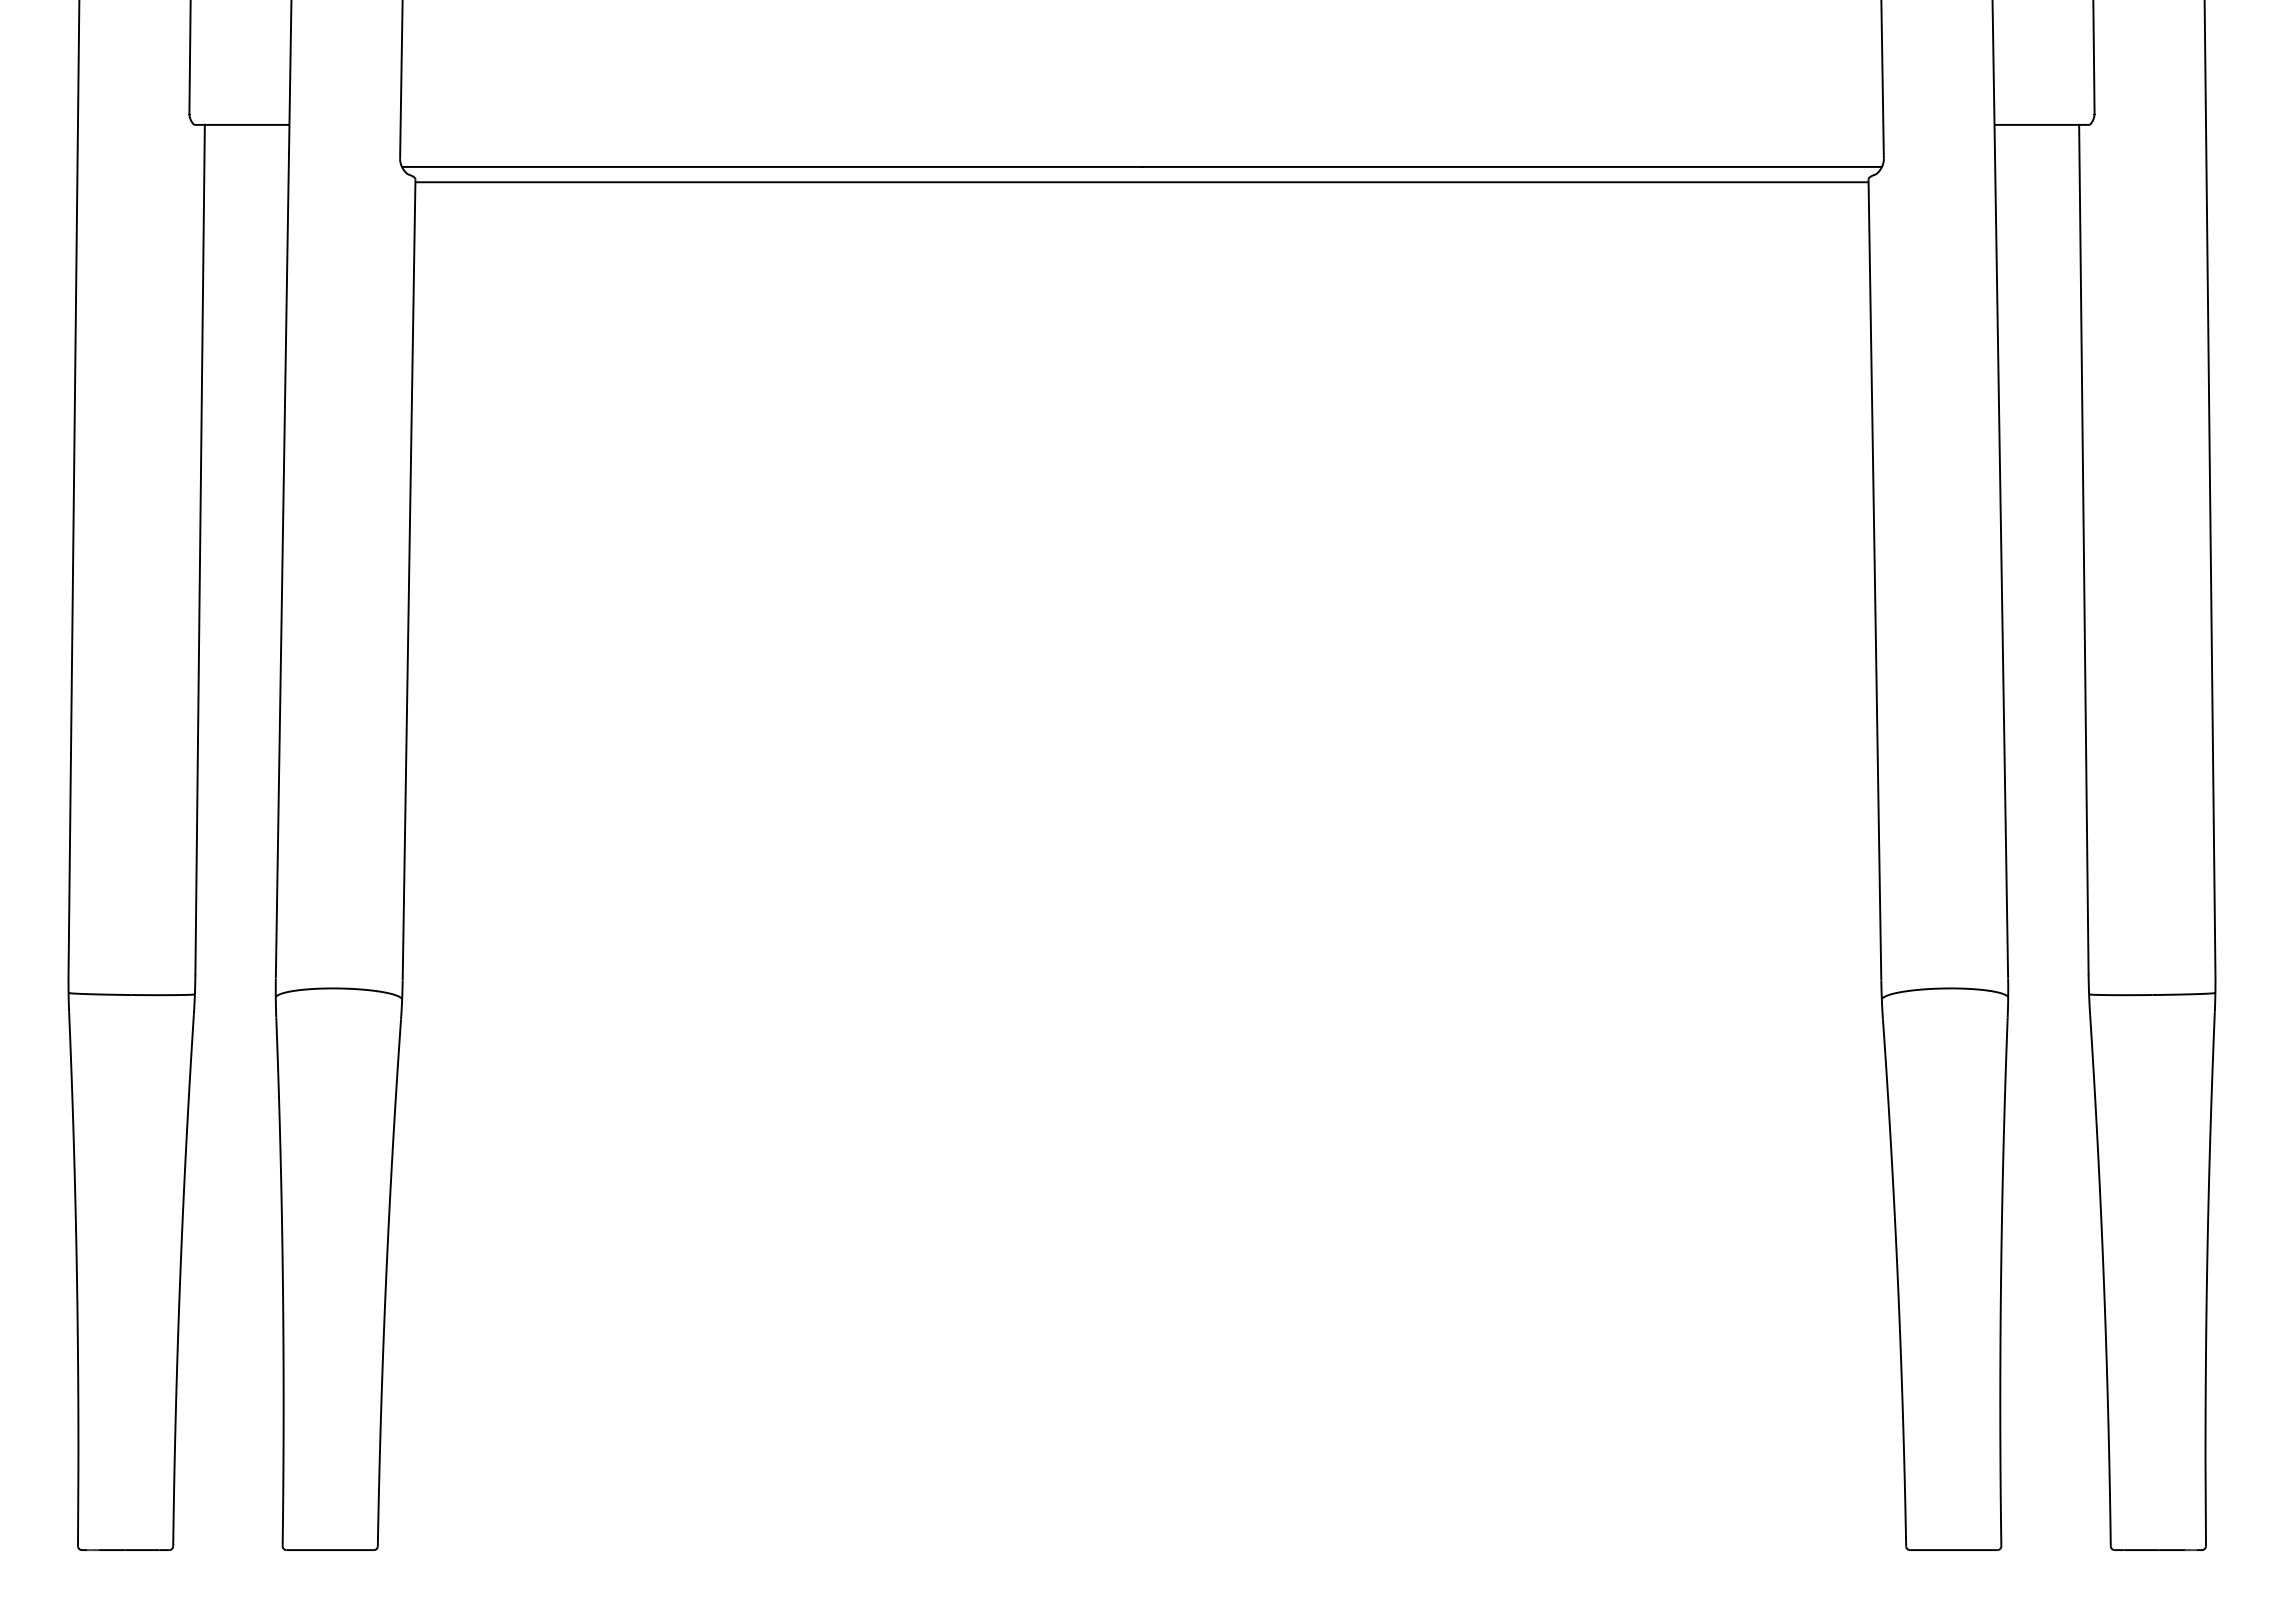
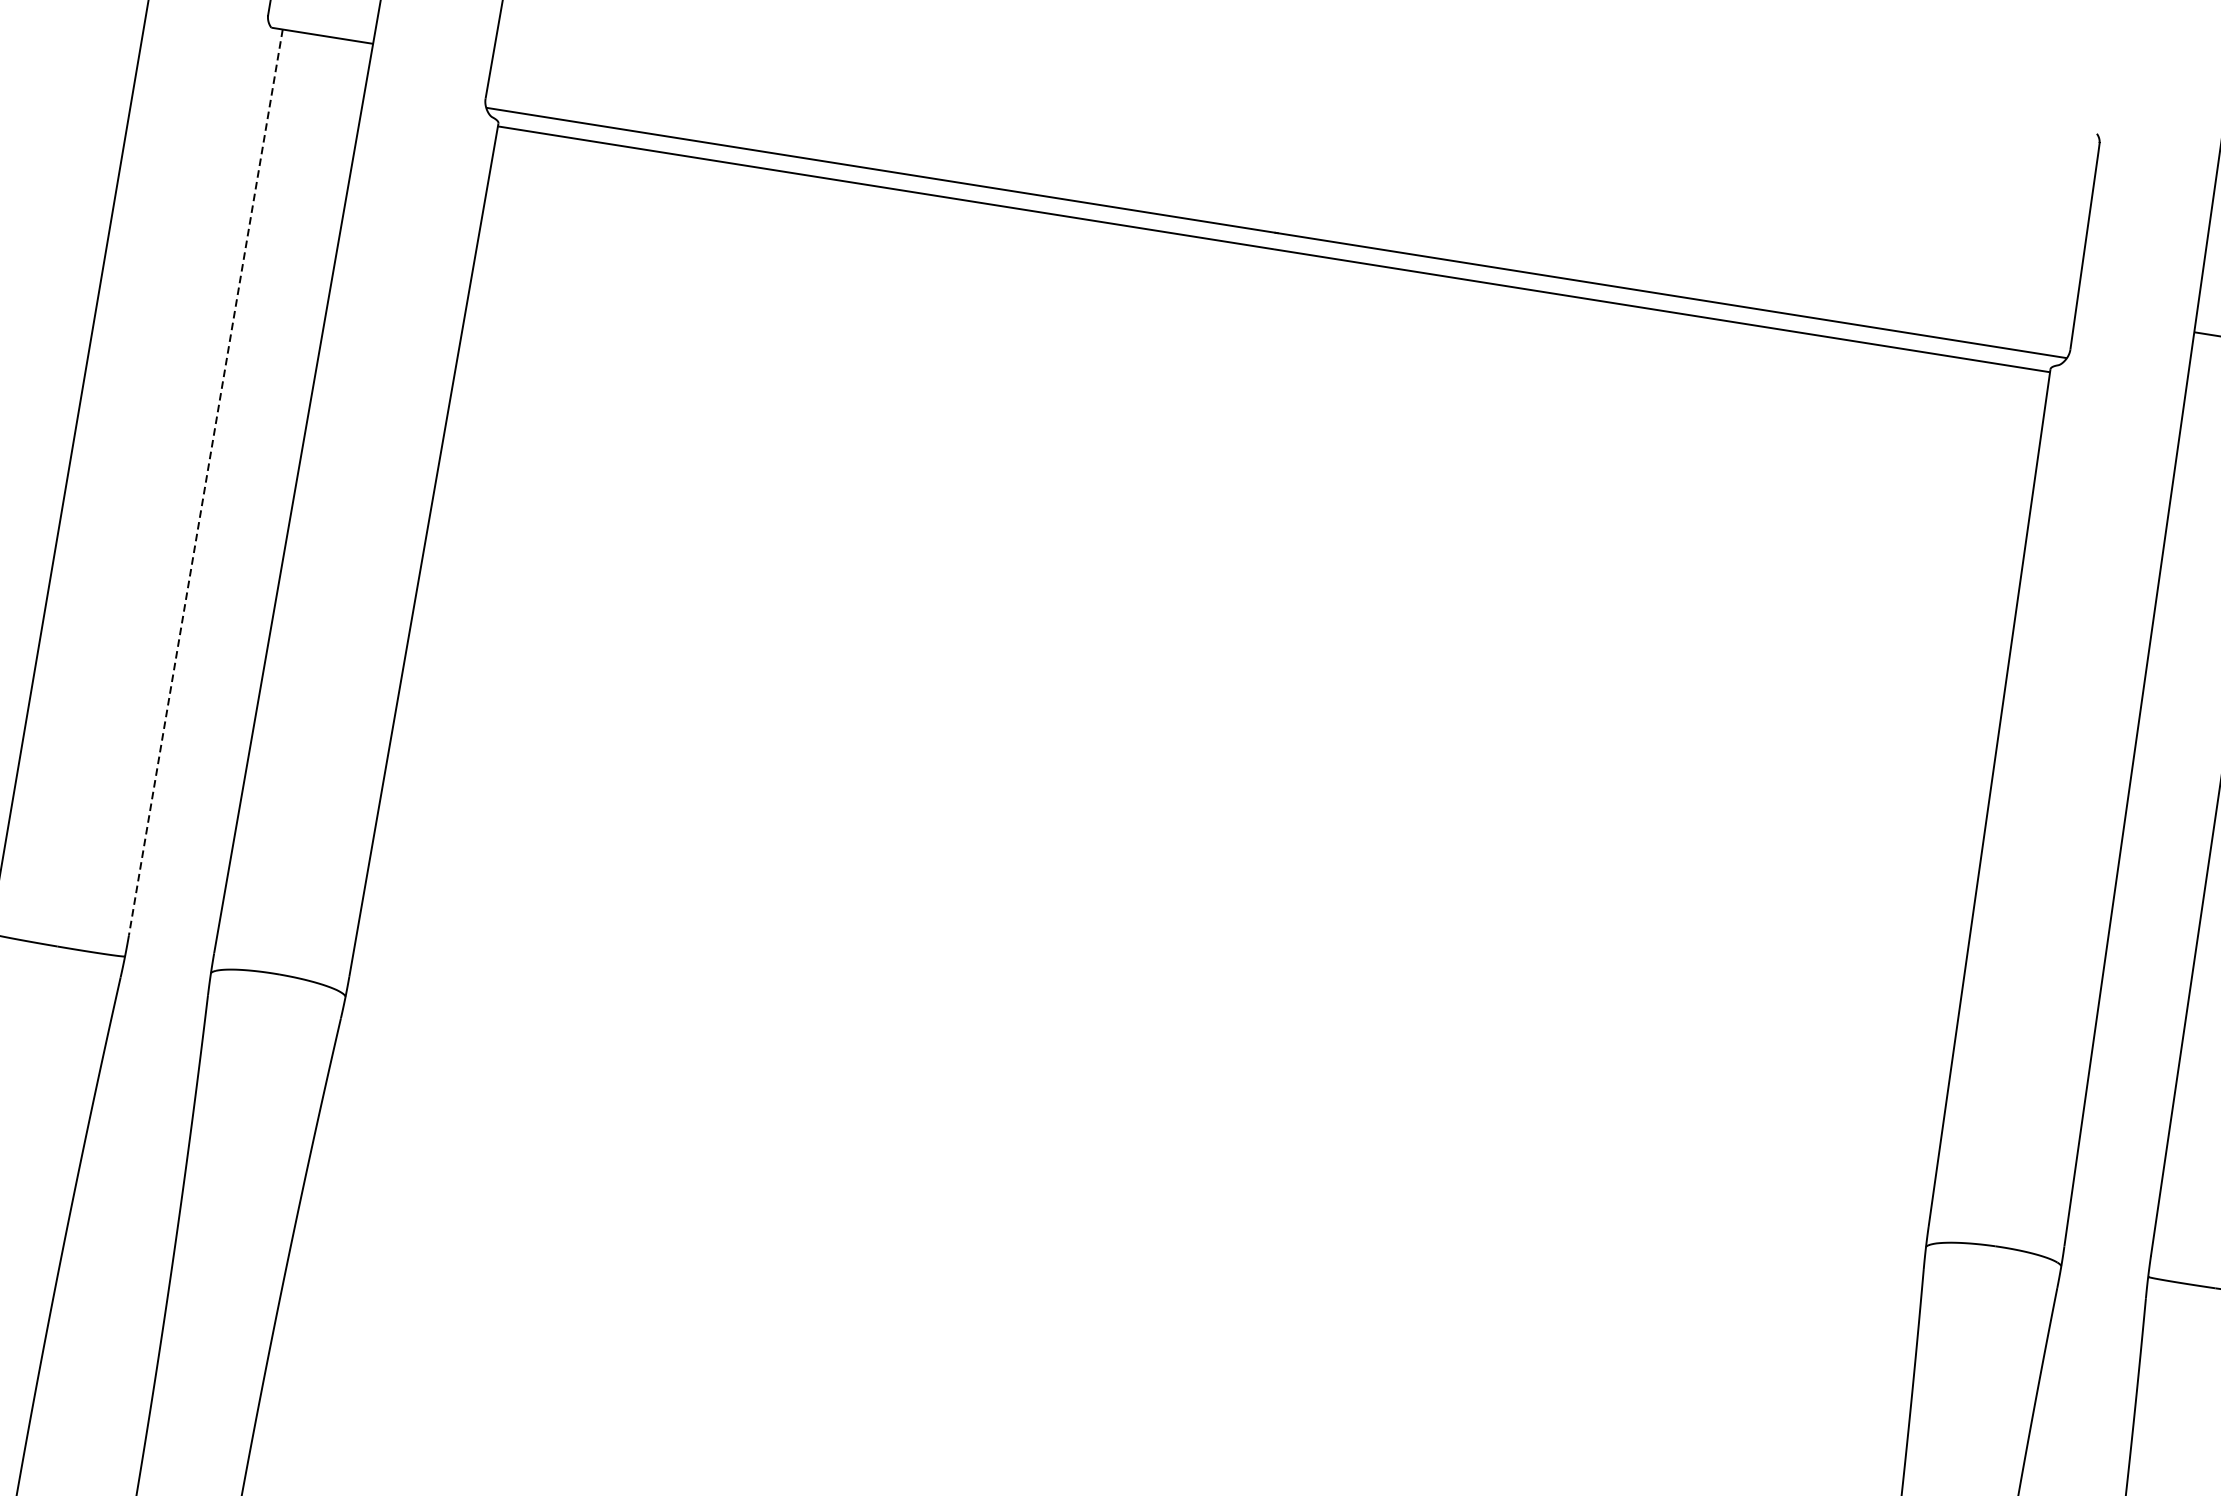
line: (200, 549) -> (206, 482), solid -> dashed

